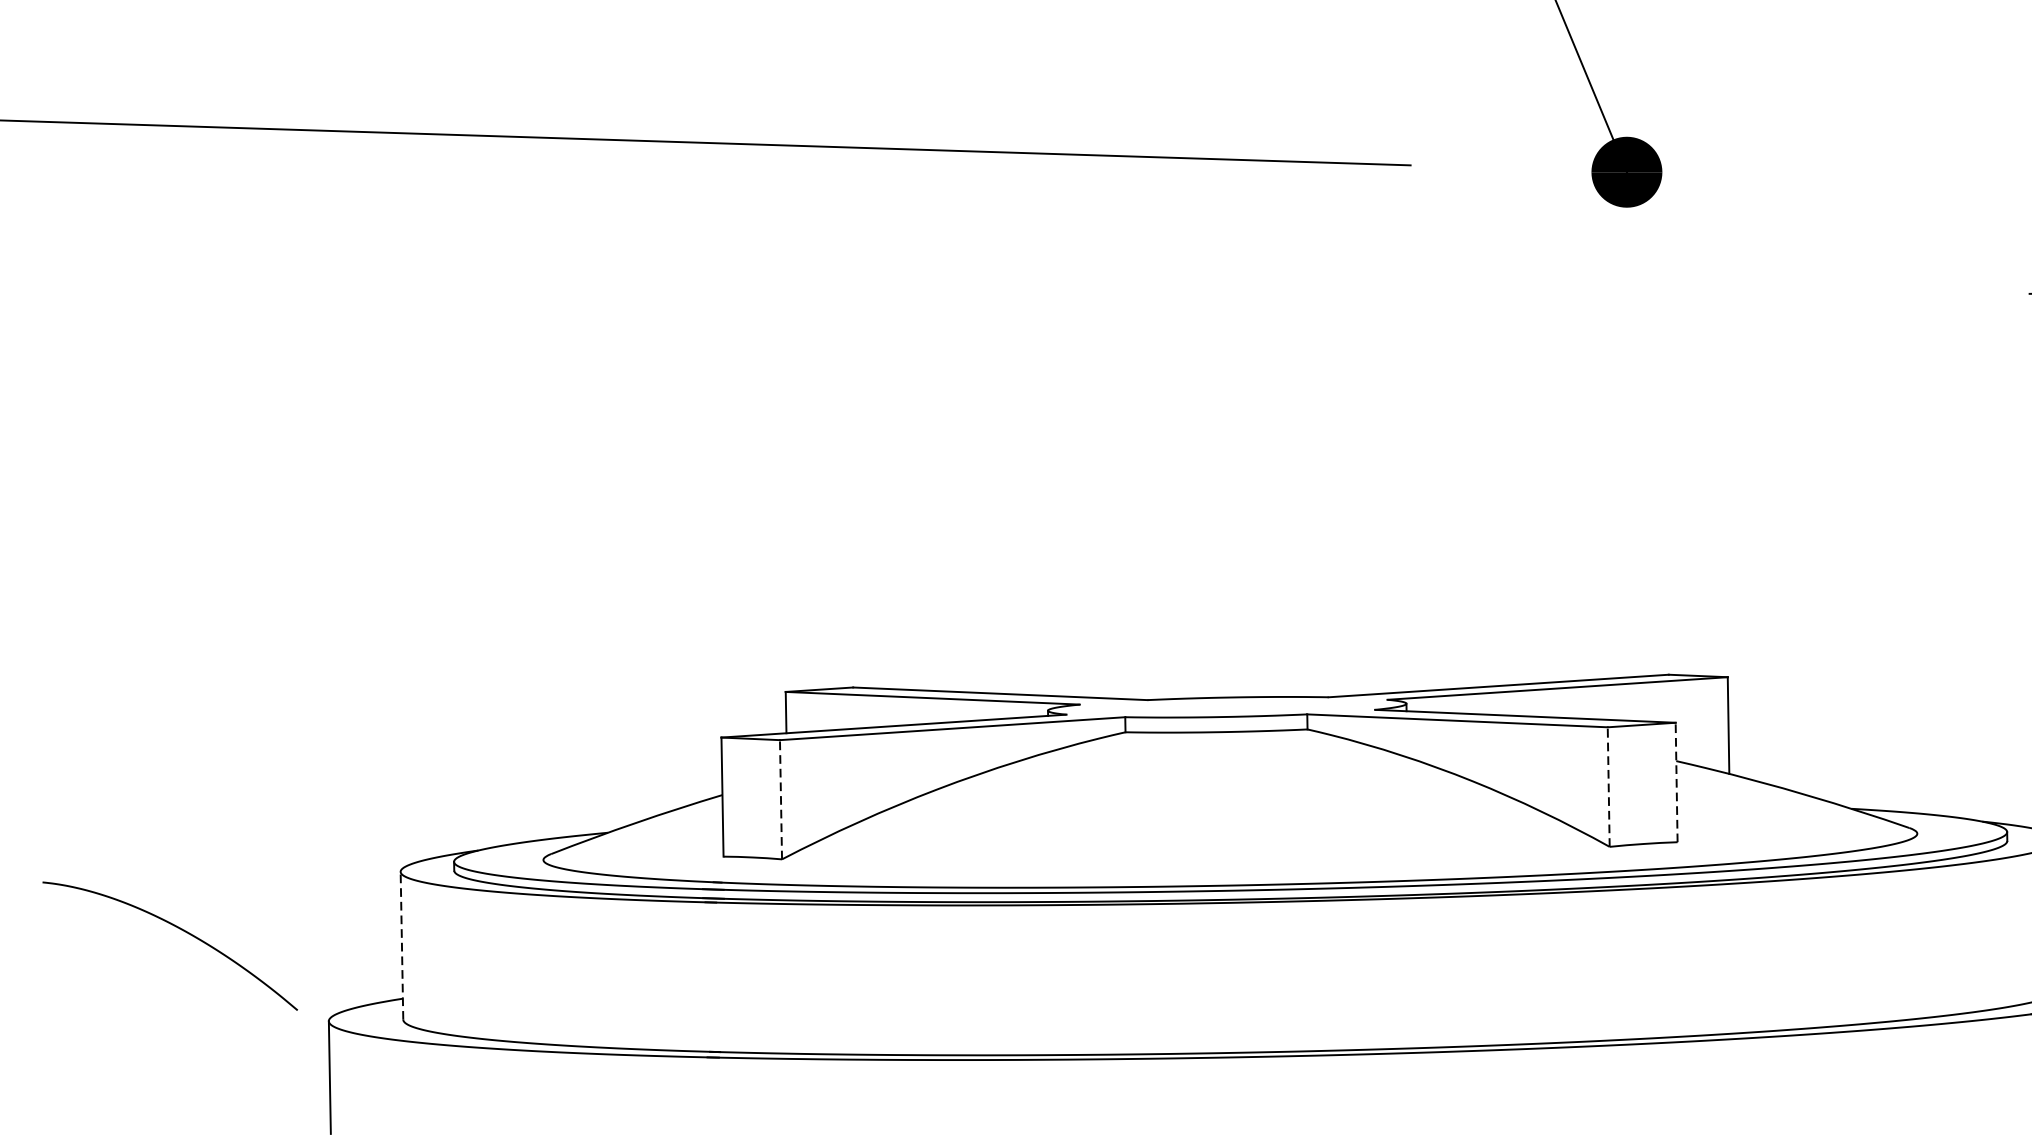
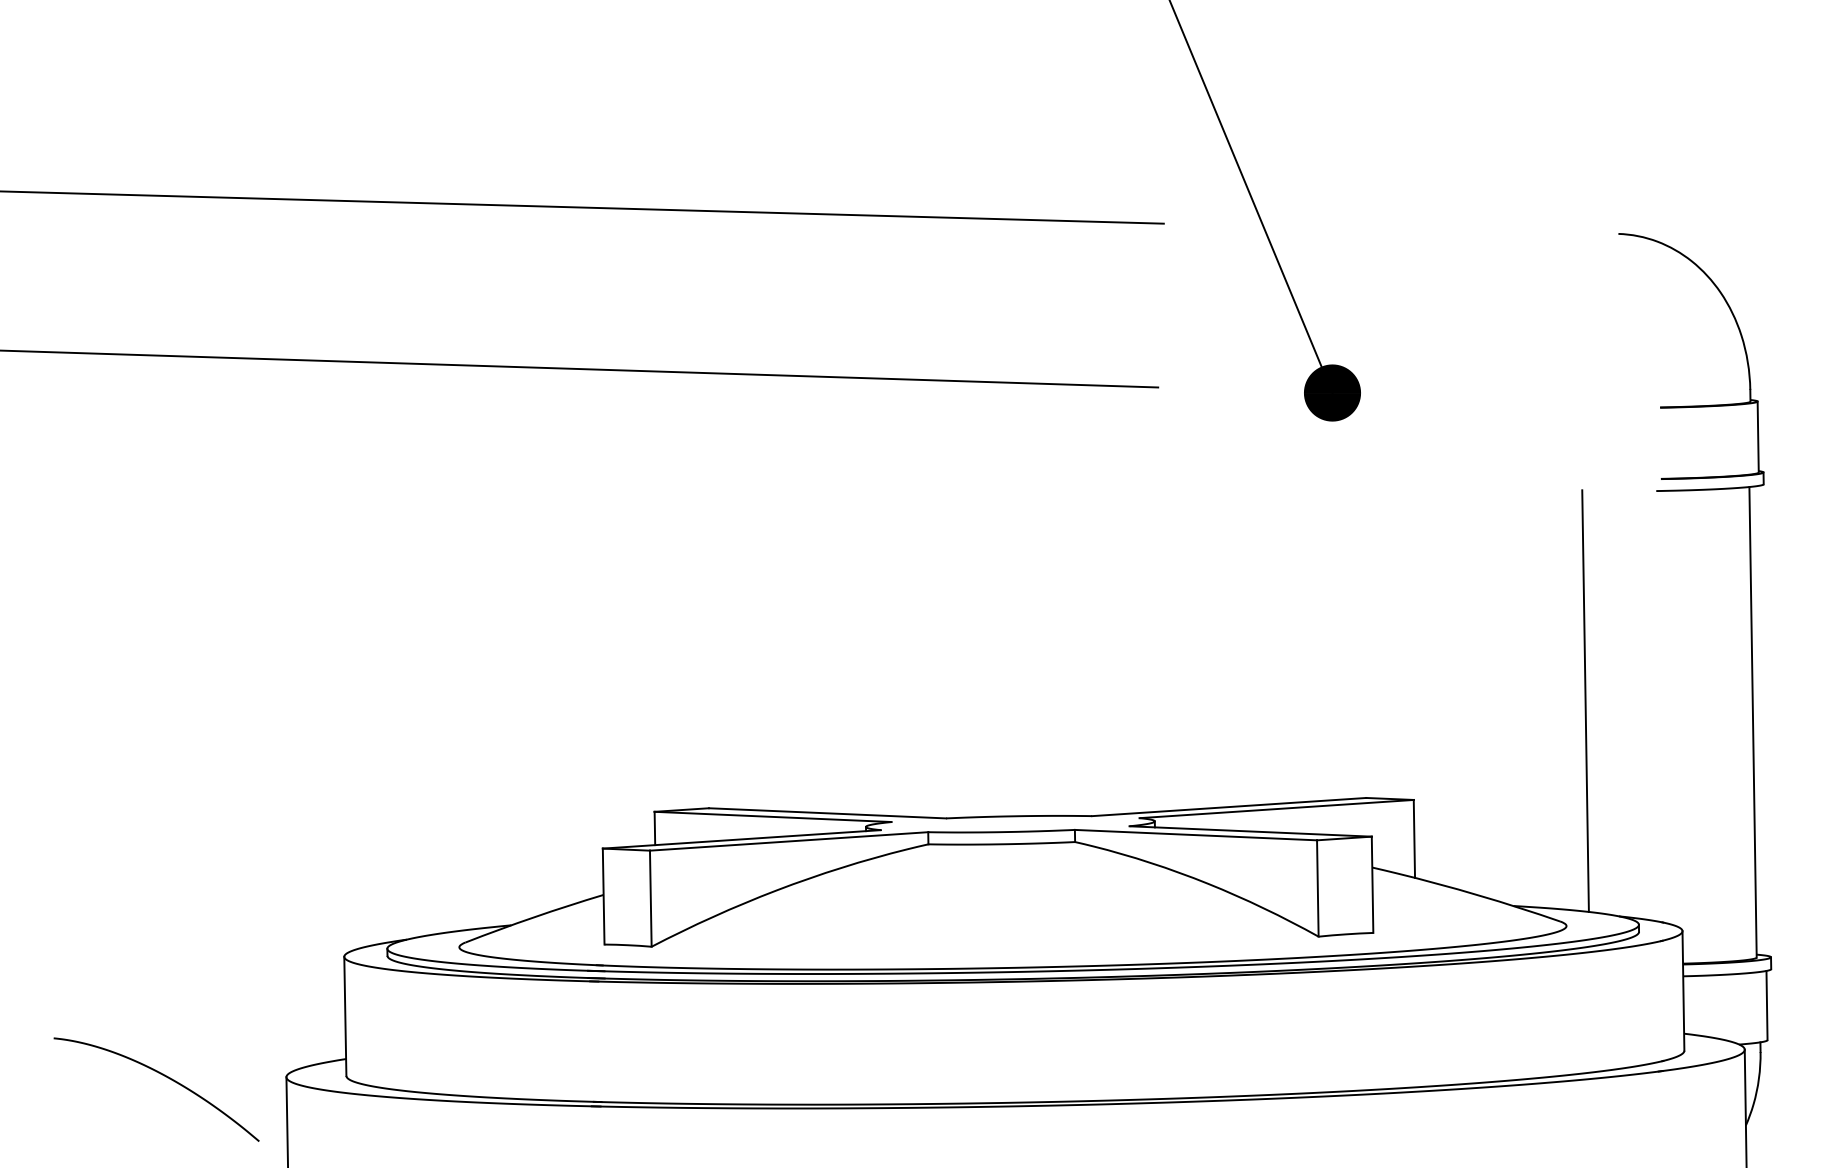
line: (1940, 553) -> (1585, 700), added
line: (1676, 782) -> (1372, 884), dashed -> solid
line: (1608, 787) -> (1317, 888), dashed -> solid
line: (780, 799) -> (650, 898), dashed -> solid
curve: (177, 928) -> (162, 1075), moved
line: (402, 945) -> (345, 1016), dashed -> solid

